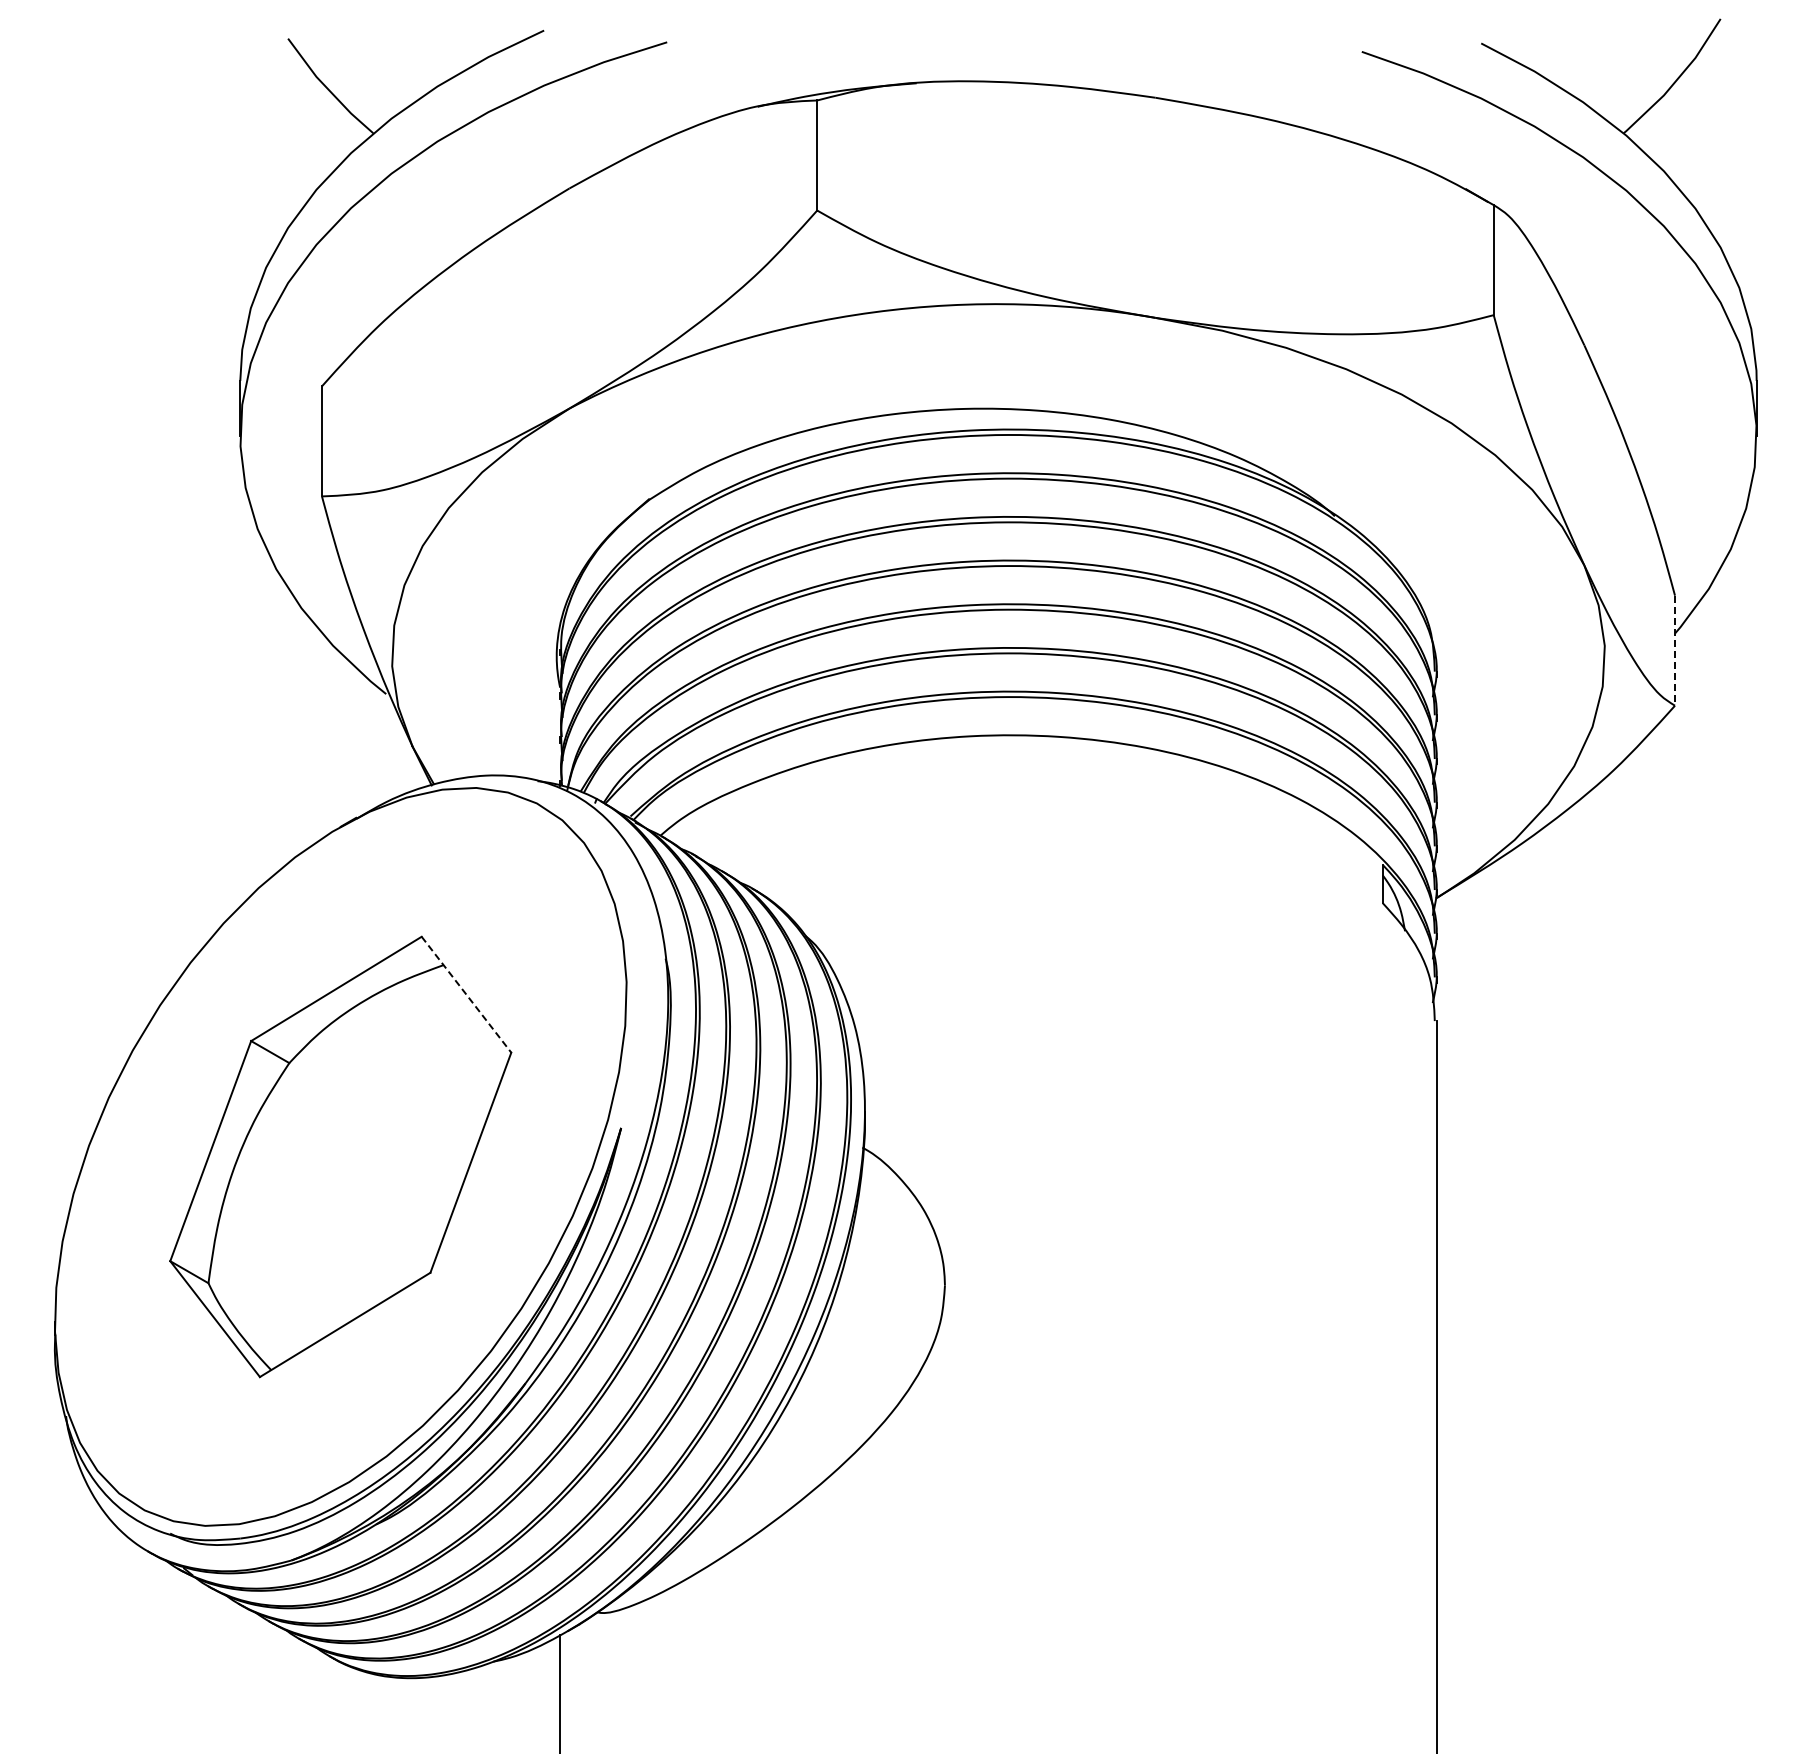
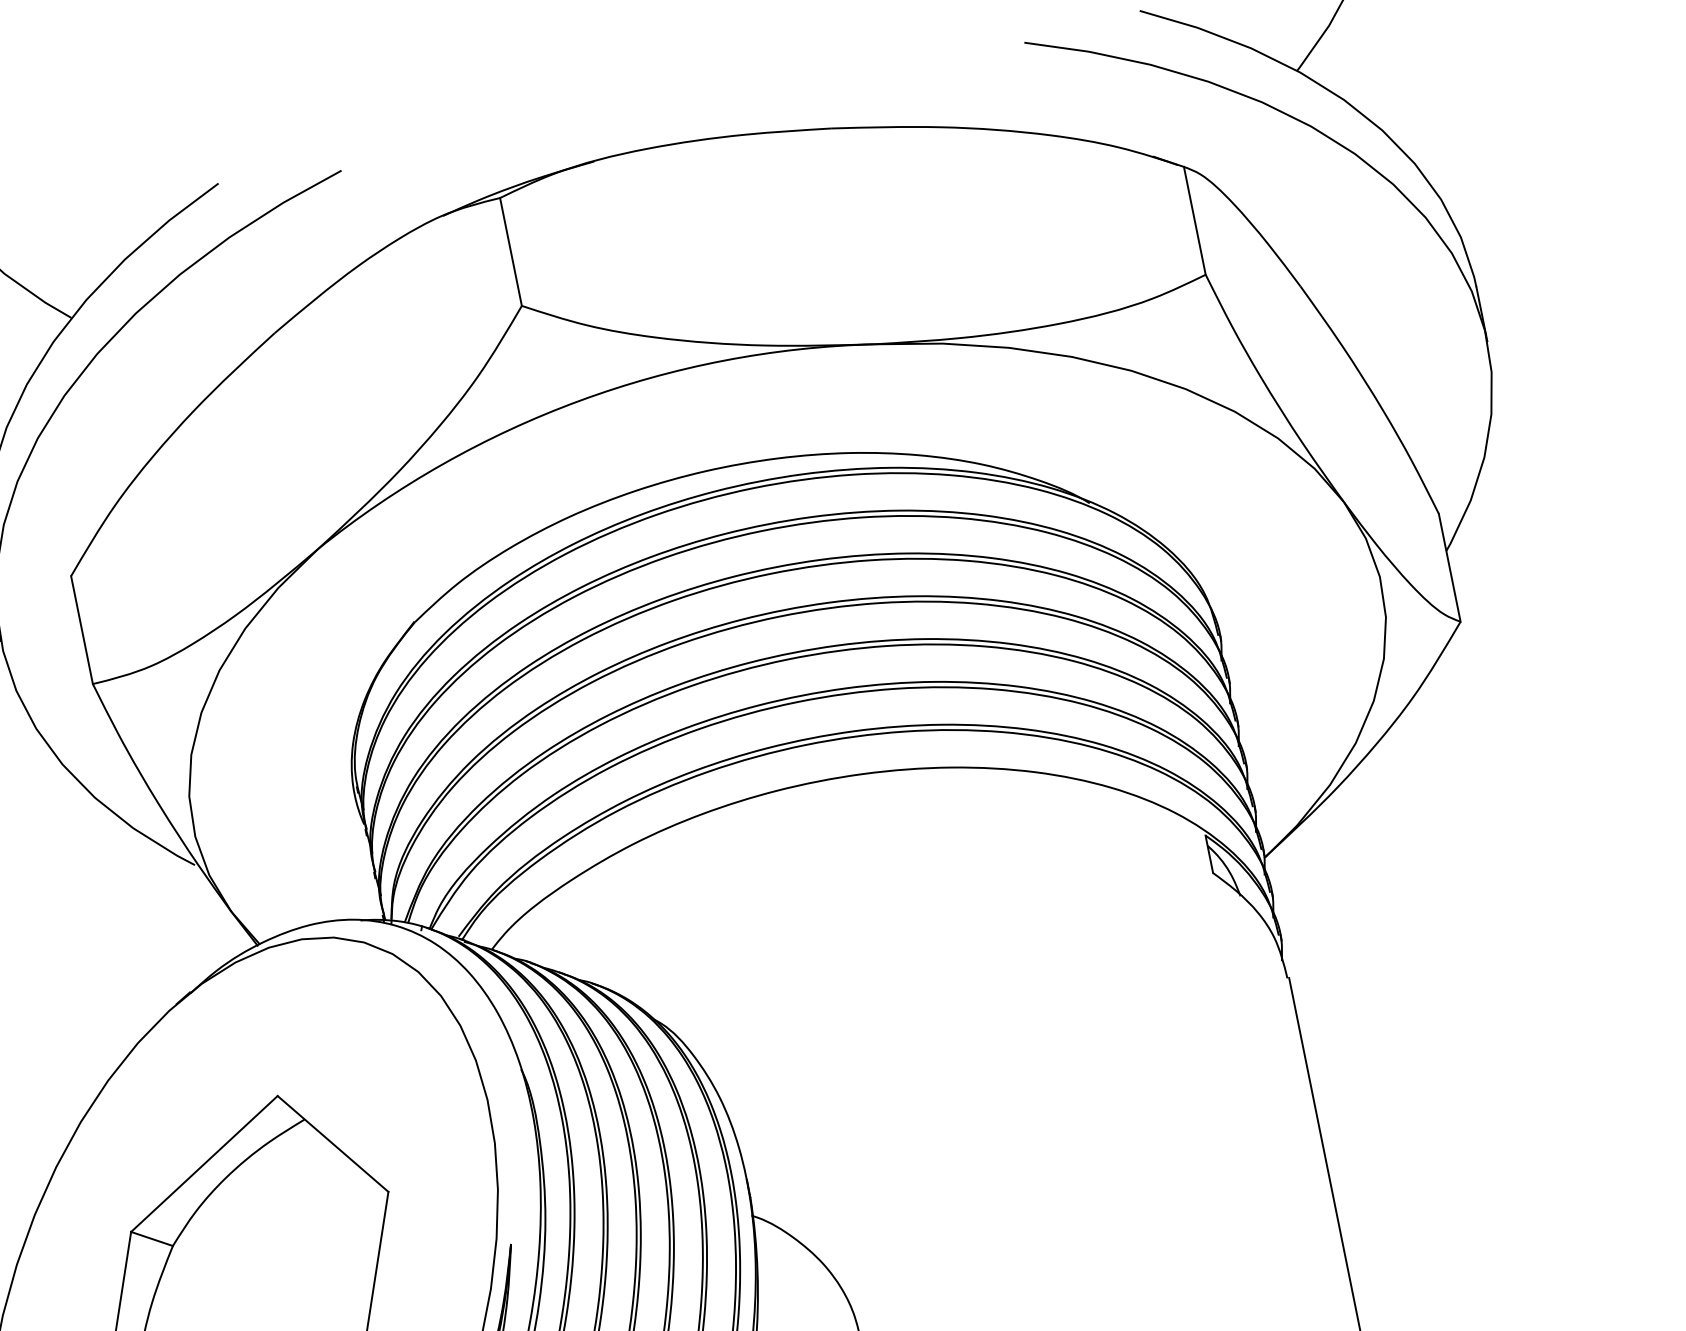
line: (1675, 651) -> (1450, 568), dashed -> solid
line: (466, 995) -> (333, 1144), dashed -> solid

